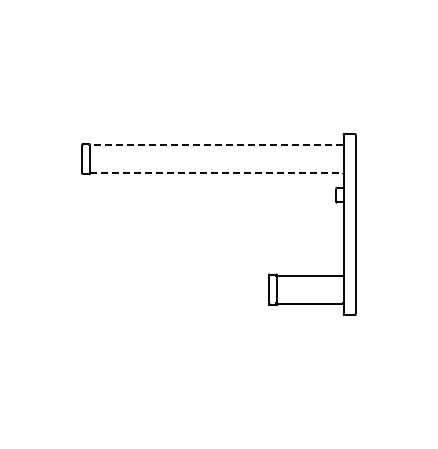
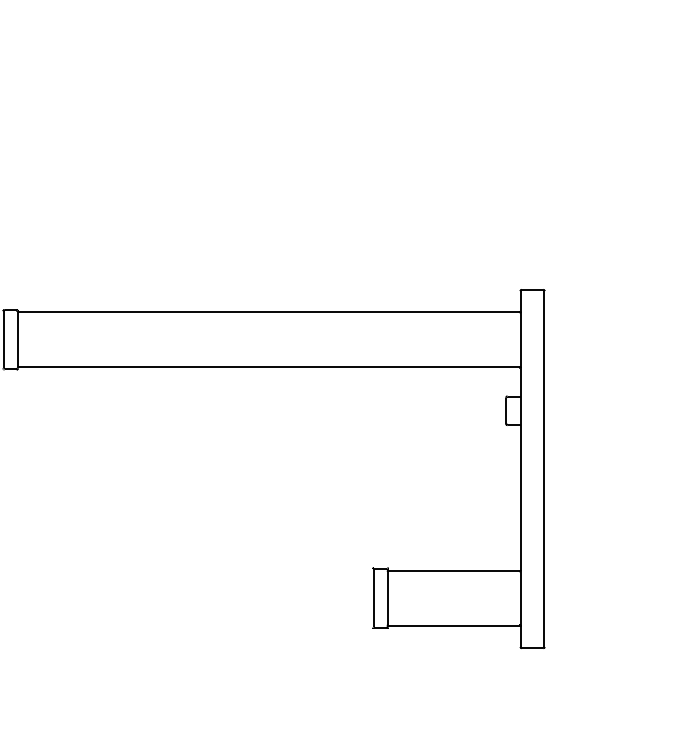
line: (216, 145) -> (269, 312), dashed -> solid
line: (216, 172) -> (269, 366), dashed -> solid

